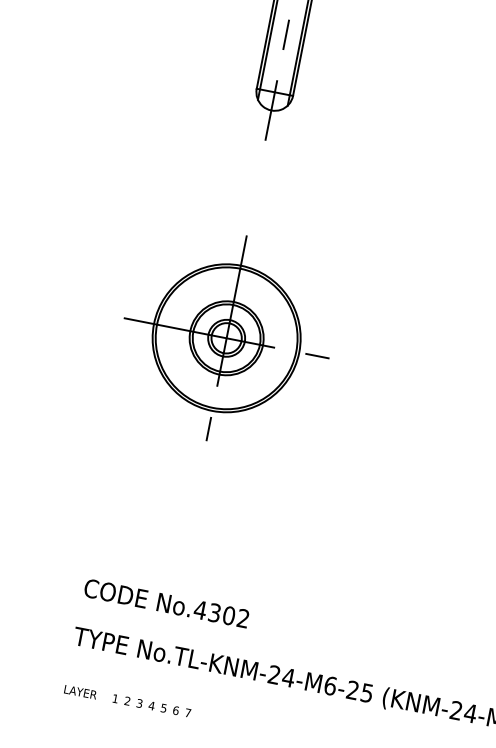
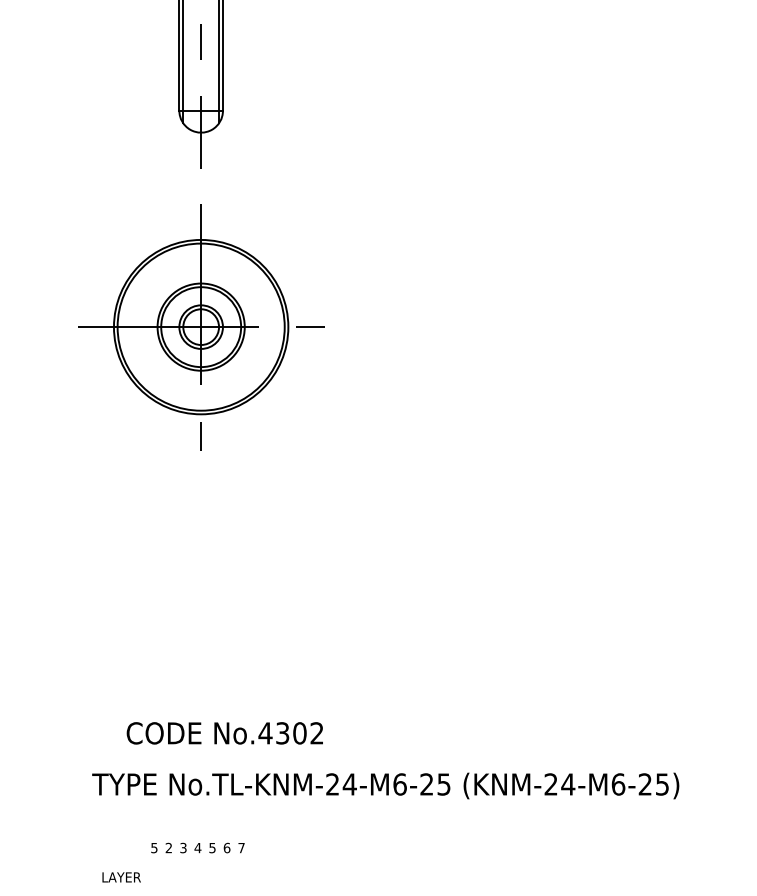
part: (226, 338) -> (201, 327), moved
text: (166, 603) -> (224, 733), moved
text: (80, 692) -> (121, 877), moved
text: (115, 699) -> (154, 848), 1 -> 5

